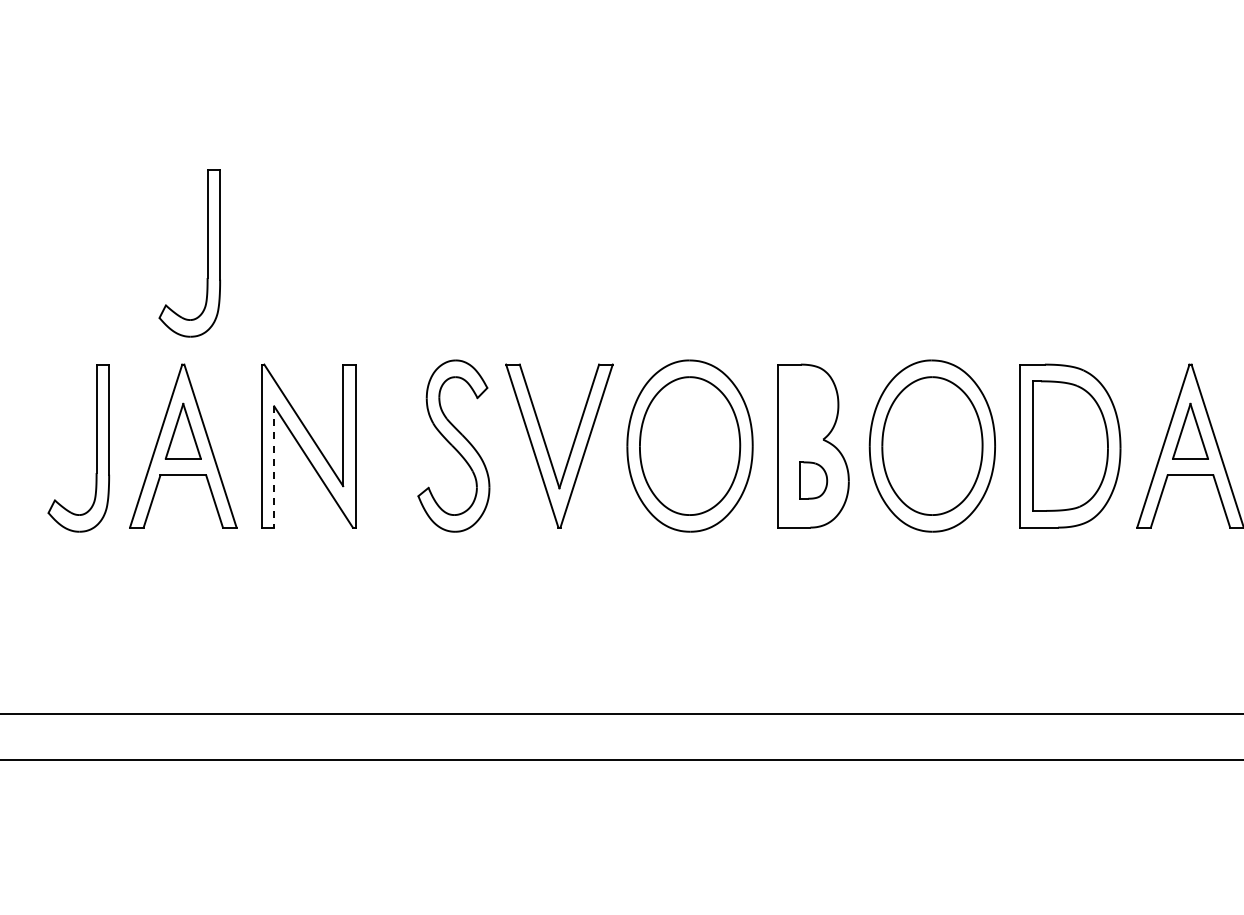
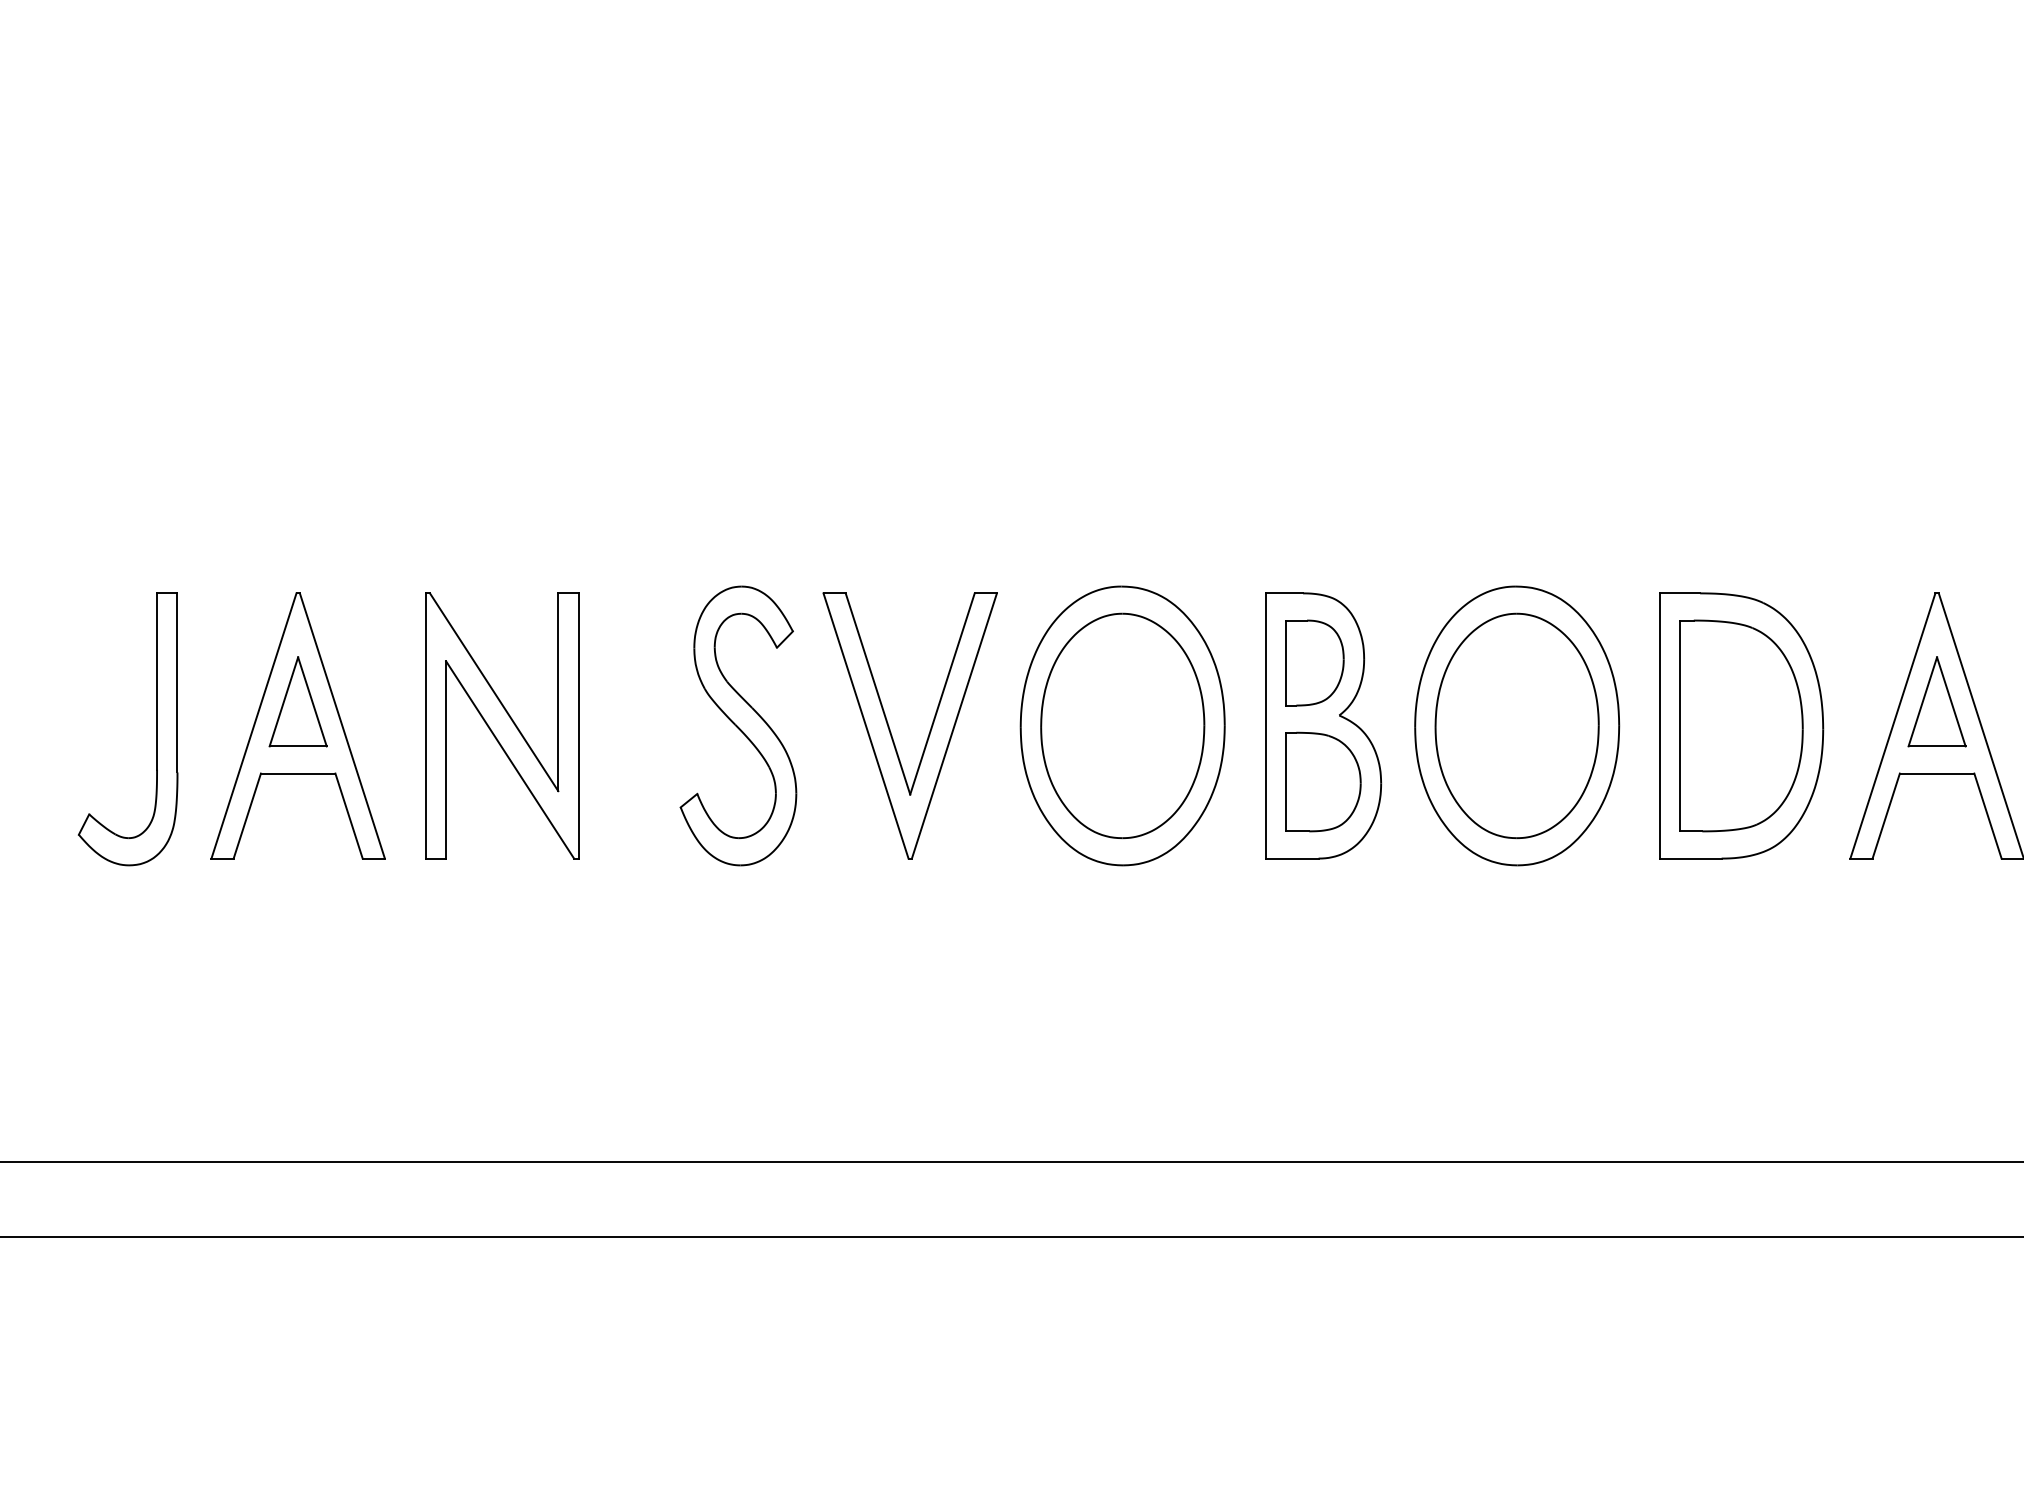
part: (207, 253) -> (337, 412), removed
part: (807, 407) -> (1313, 663), added
line: (274, 466) -> (446, 759), dashed -> solid
part: (813, 480) -> (1323, 781), size x1.67

